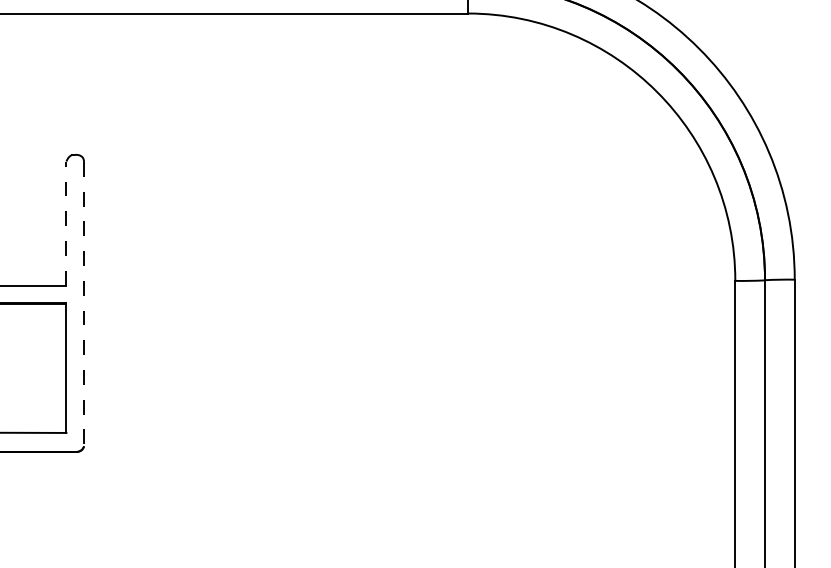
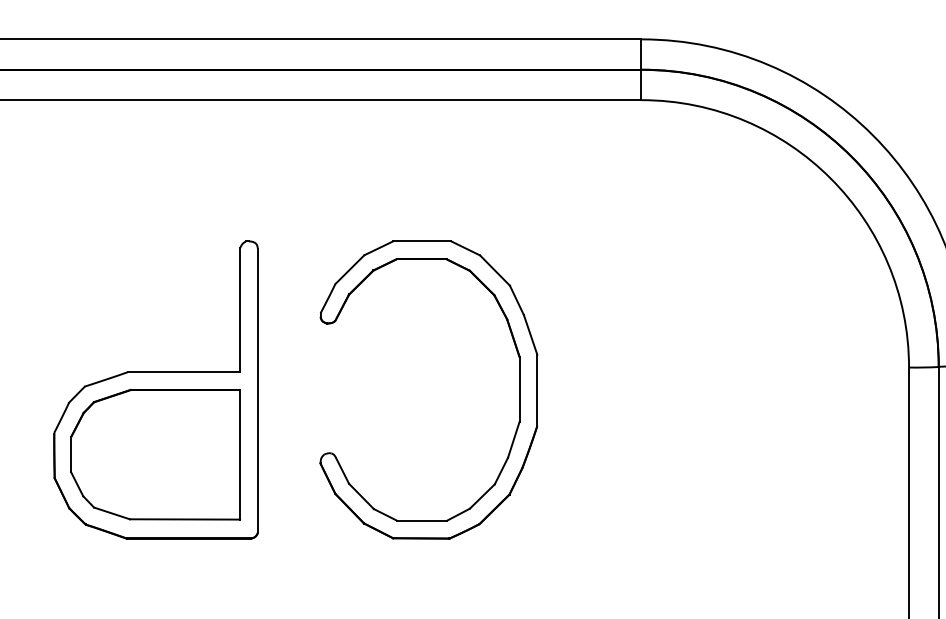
line: (66, 222) -> (240, 309), dashed -> solid
part: (345, 302) -> (519, 389), added
line: (83, 304) -> (257, 391), dashed -> solid

